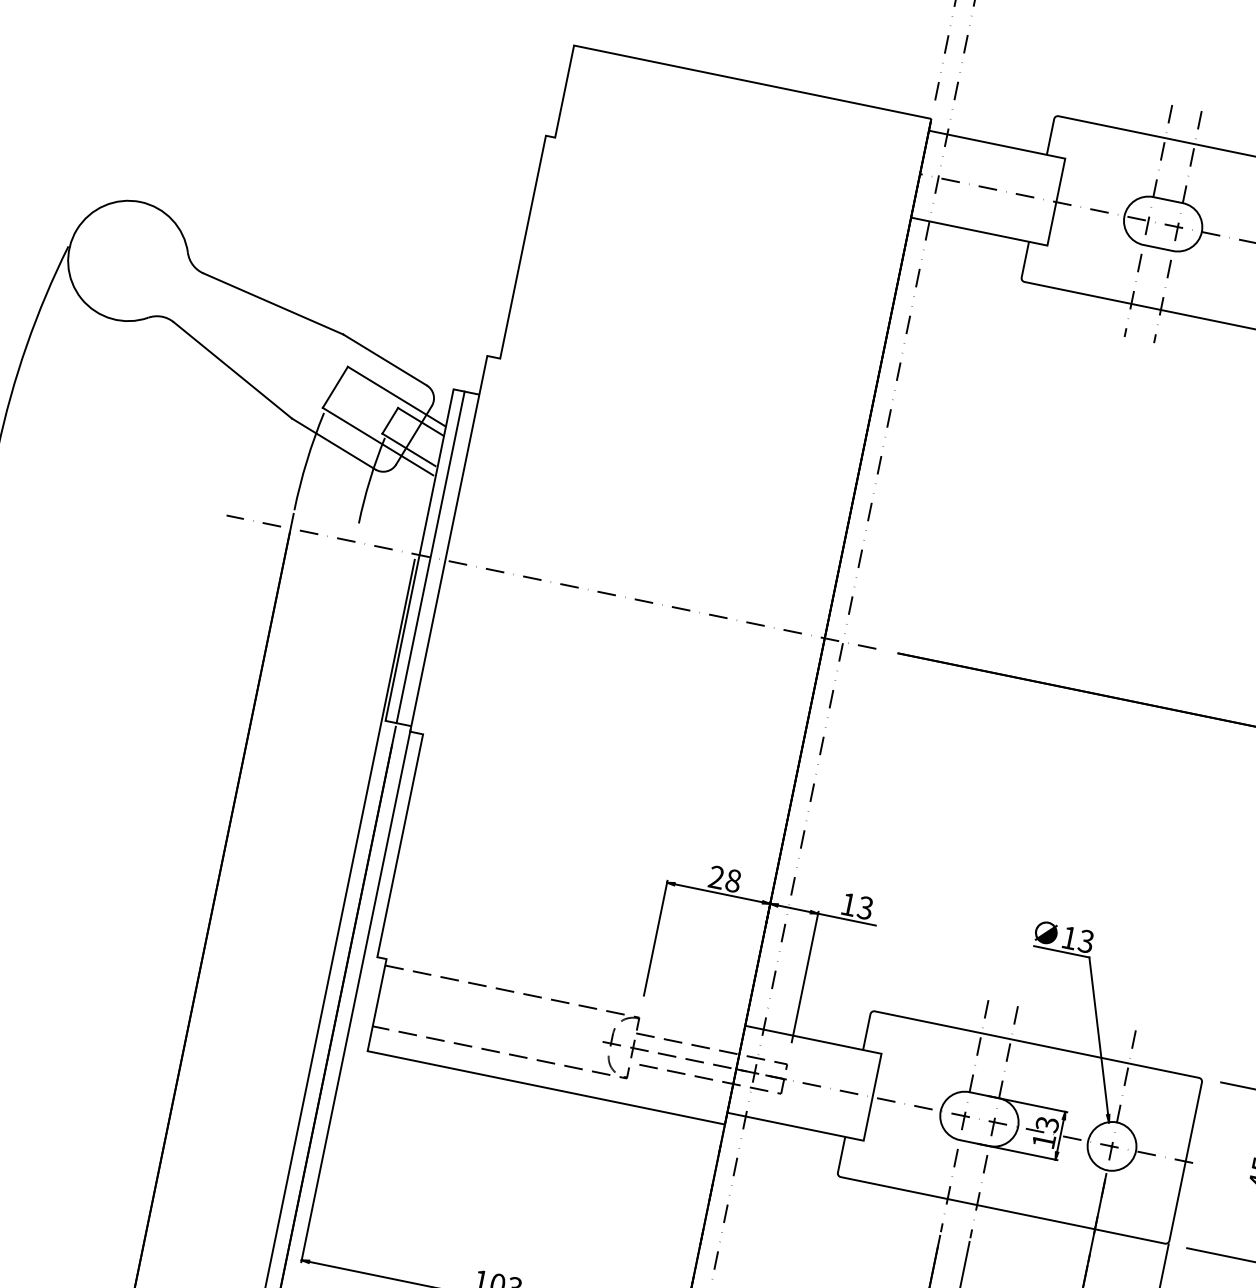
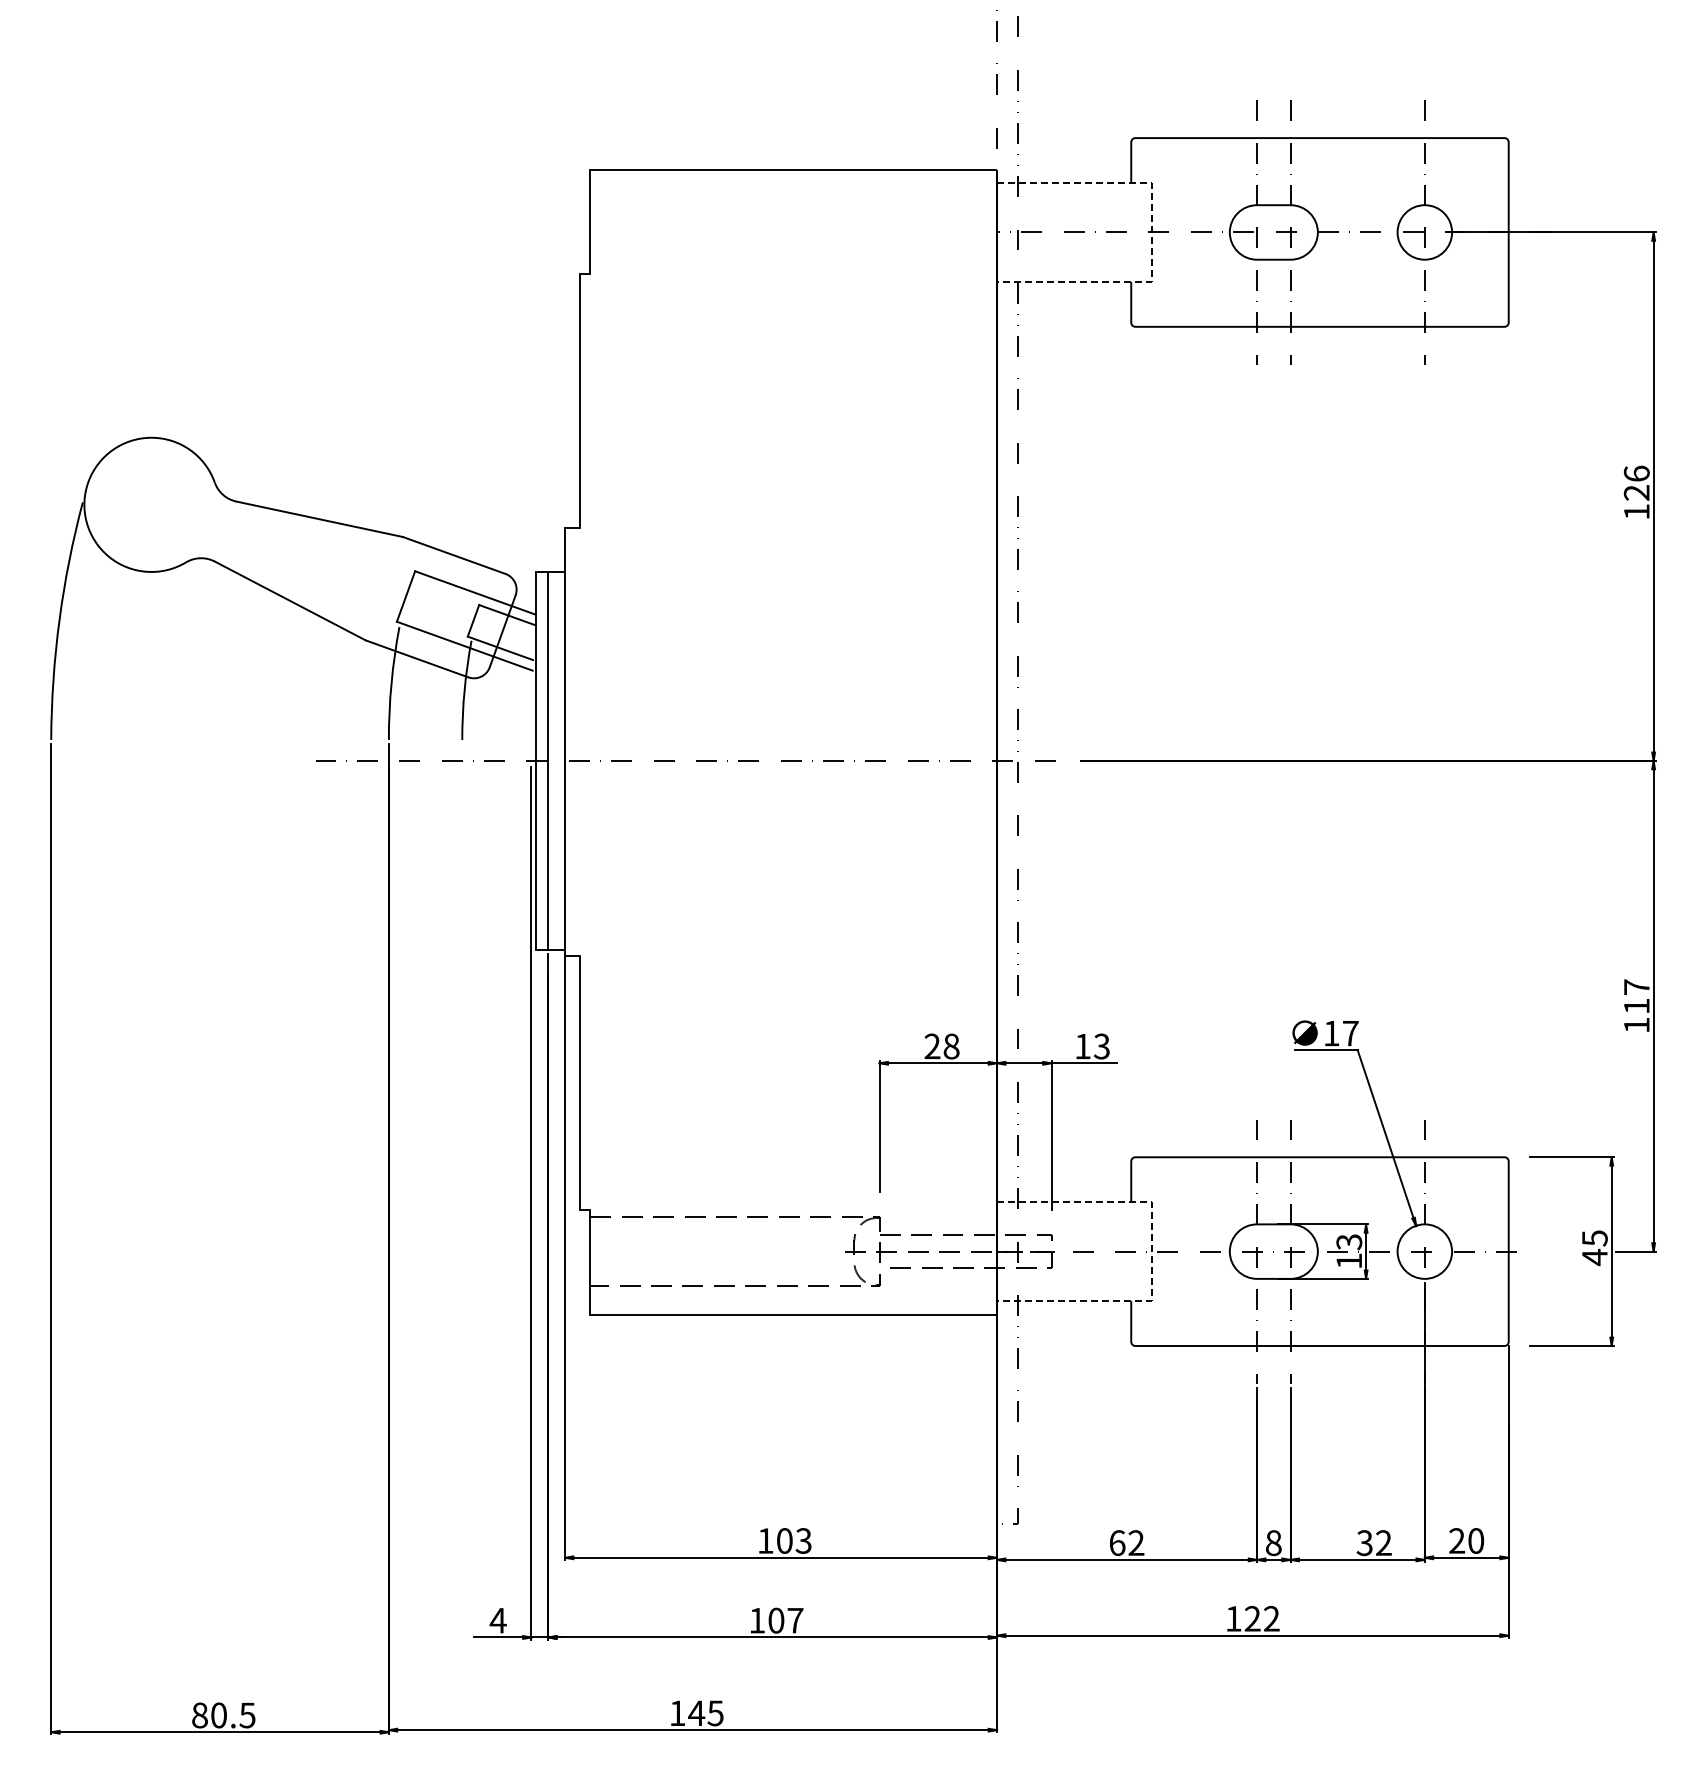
line: (1056, 202) -> (1152, 232), solid -> dashed
text: (1086, 941) -> (1350, 1033), 13 -> 17
line: (872, 1098) -> (1152, 1252), solid -> dashed

